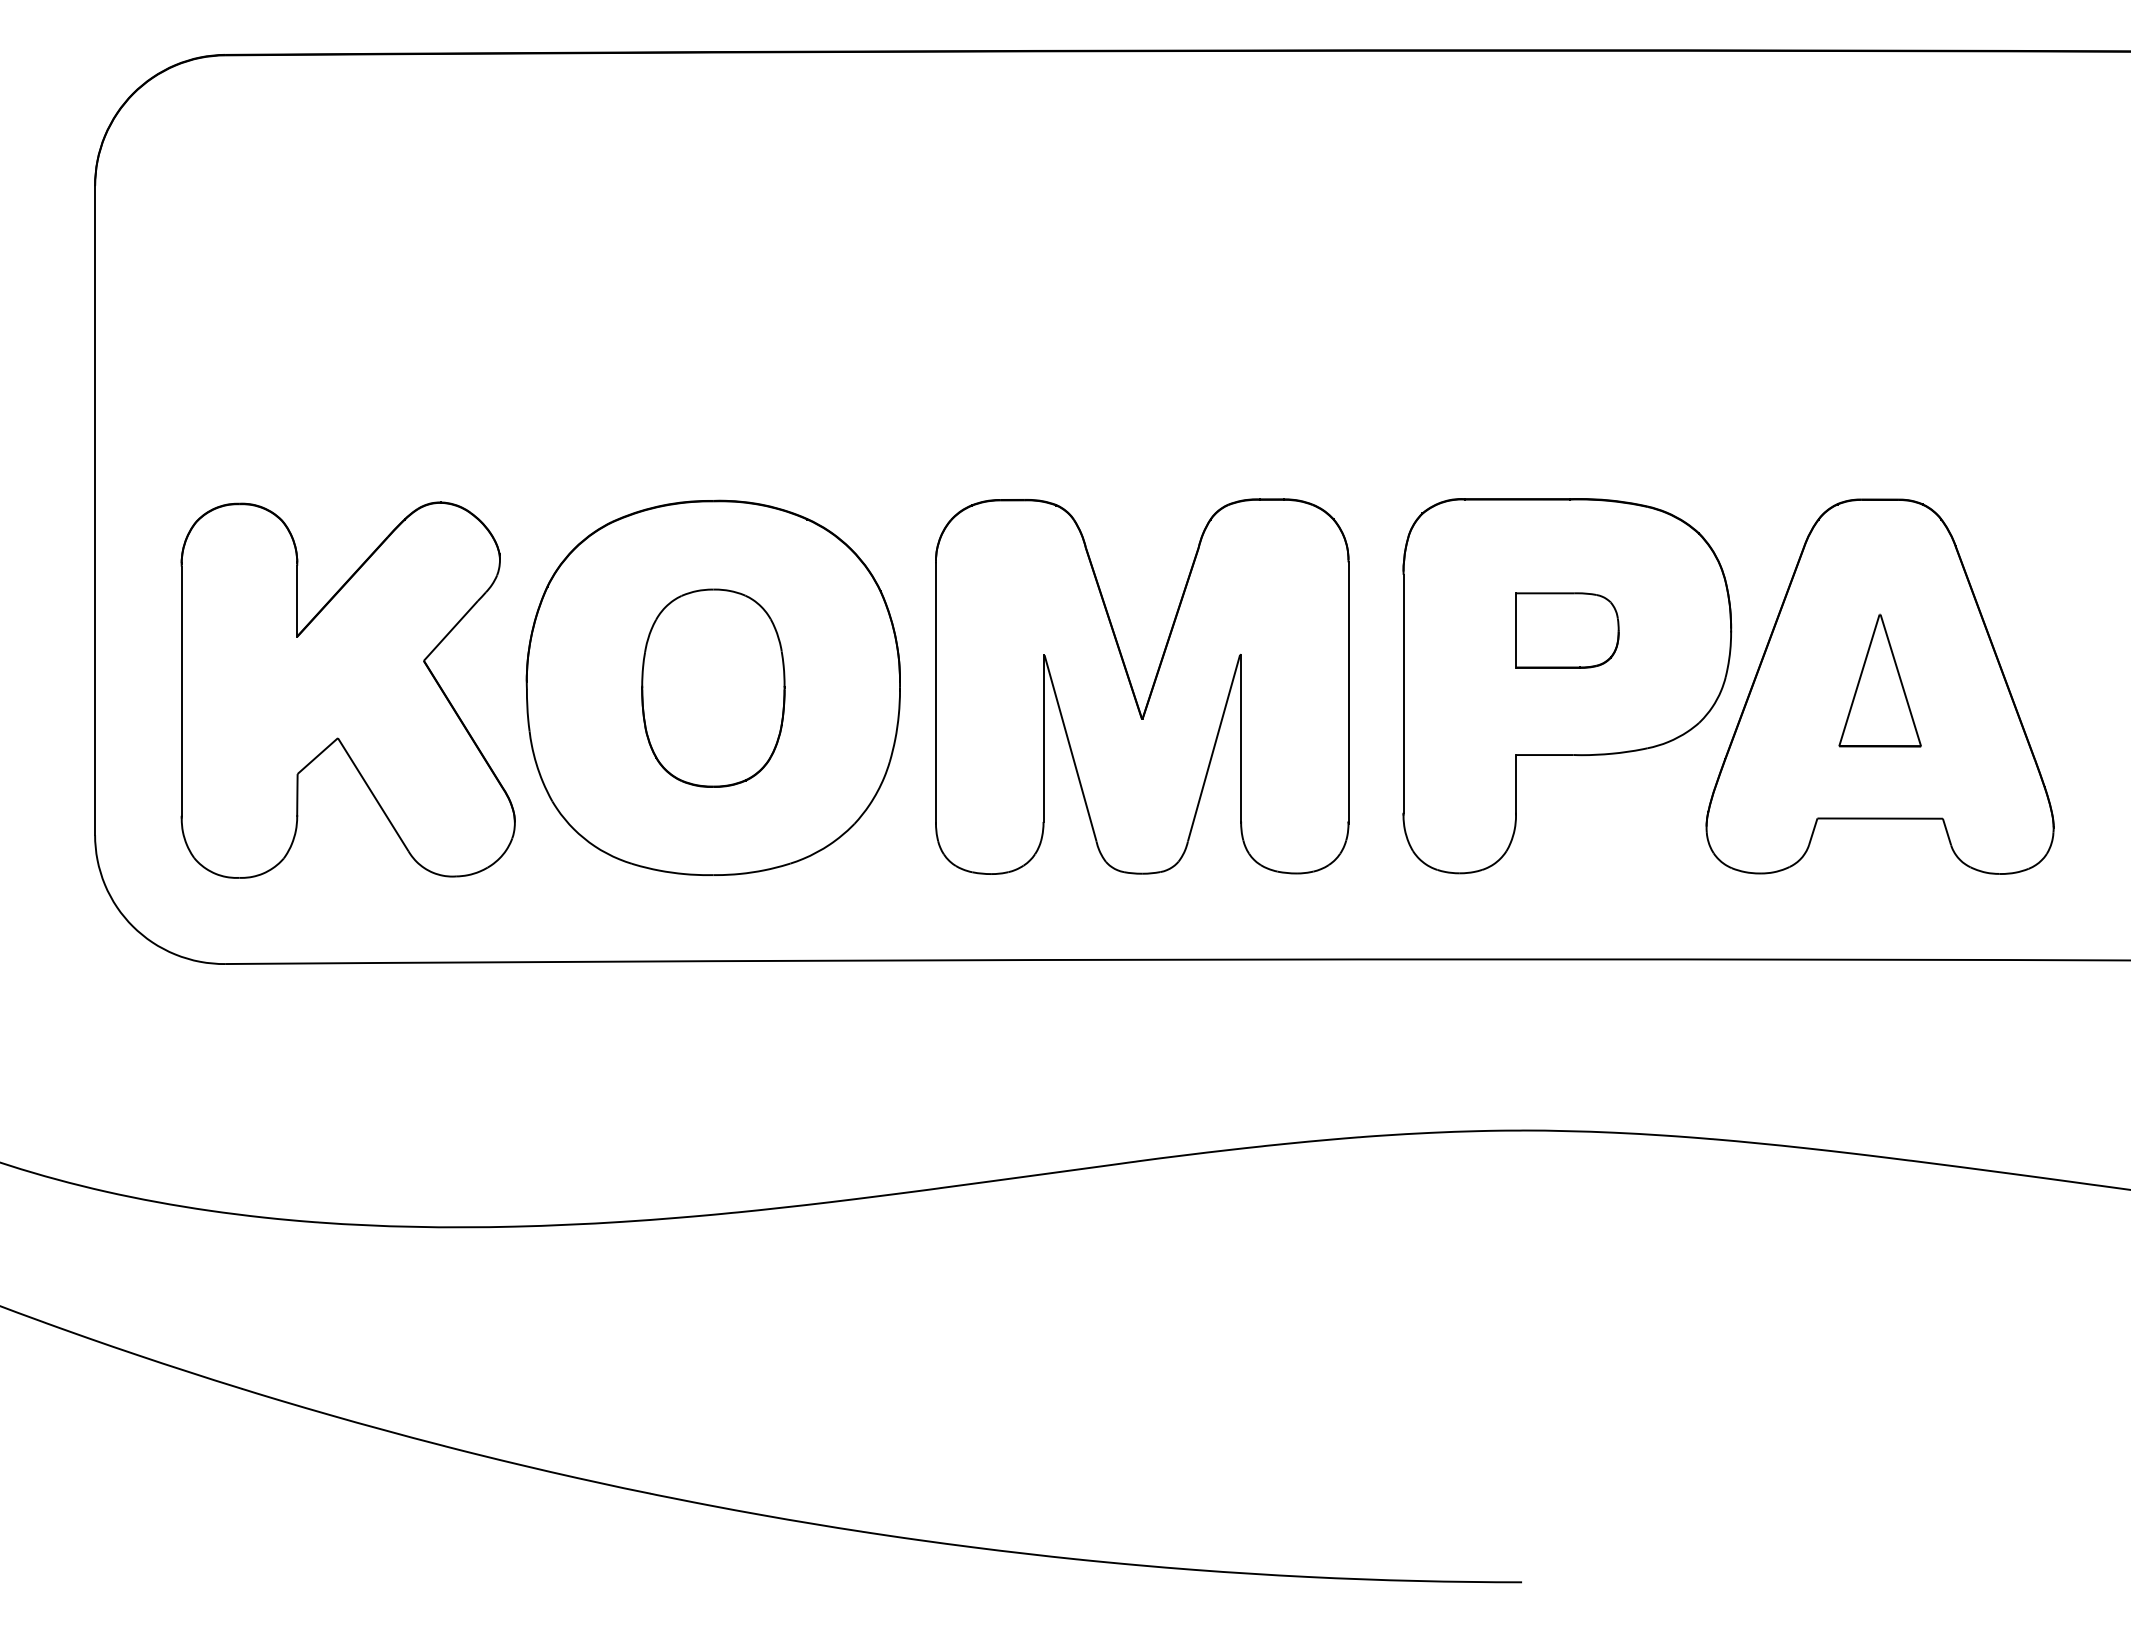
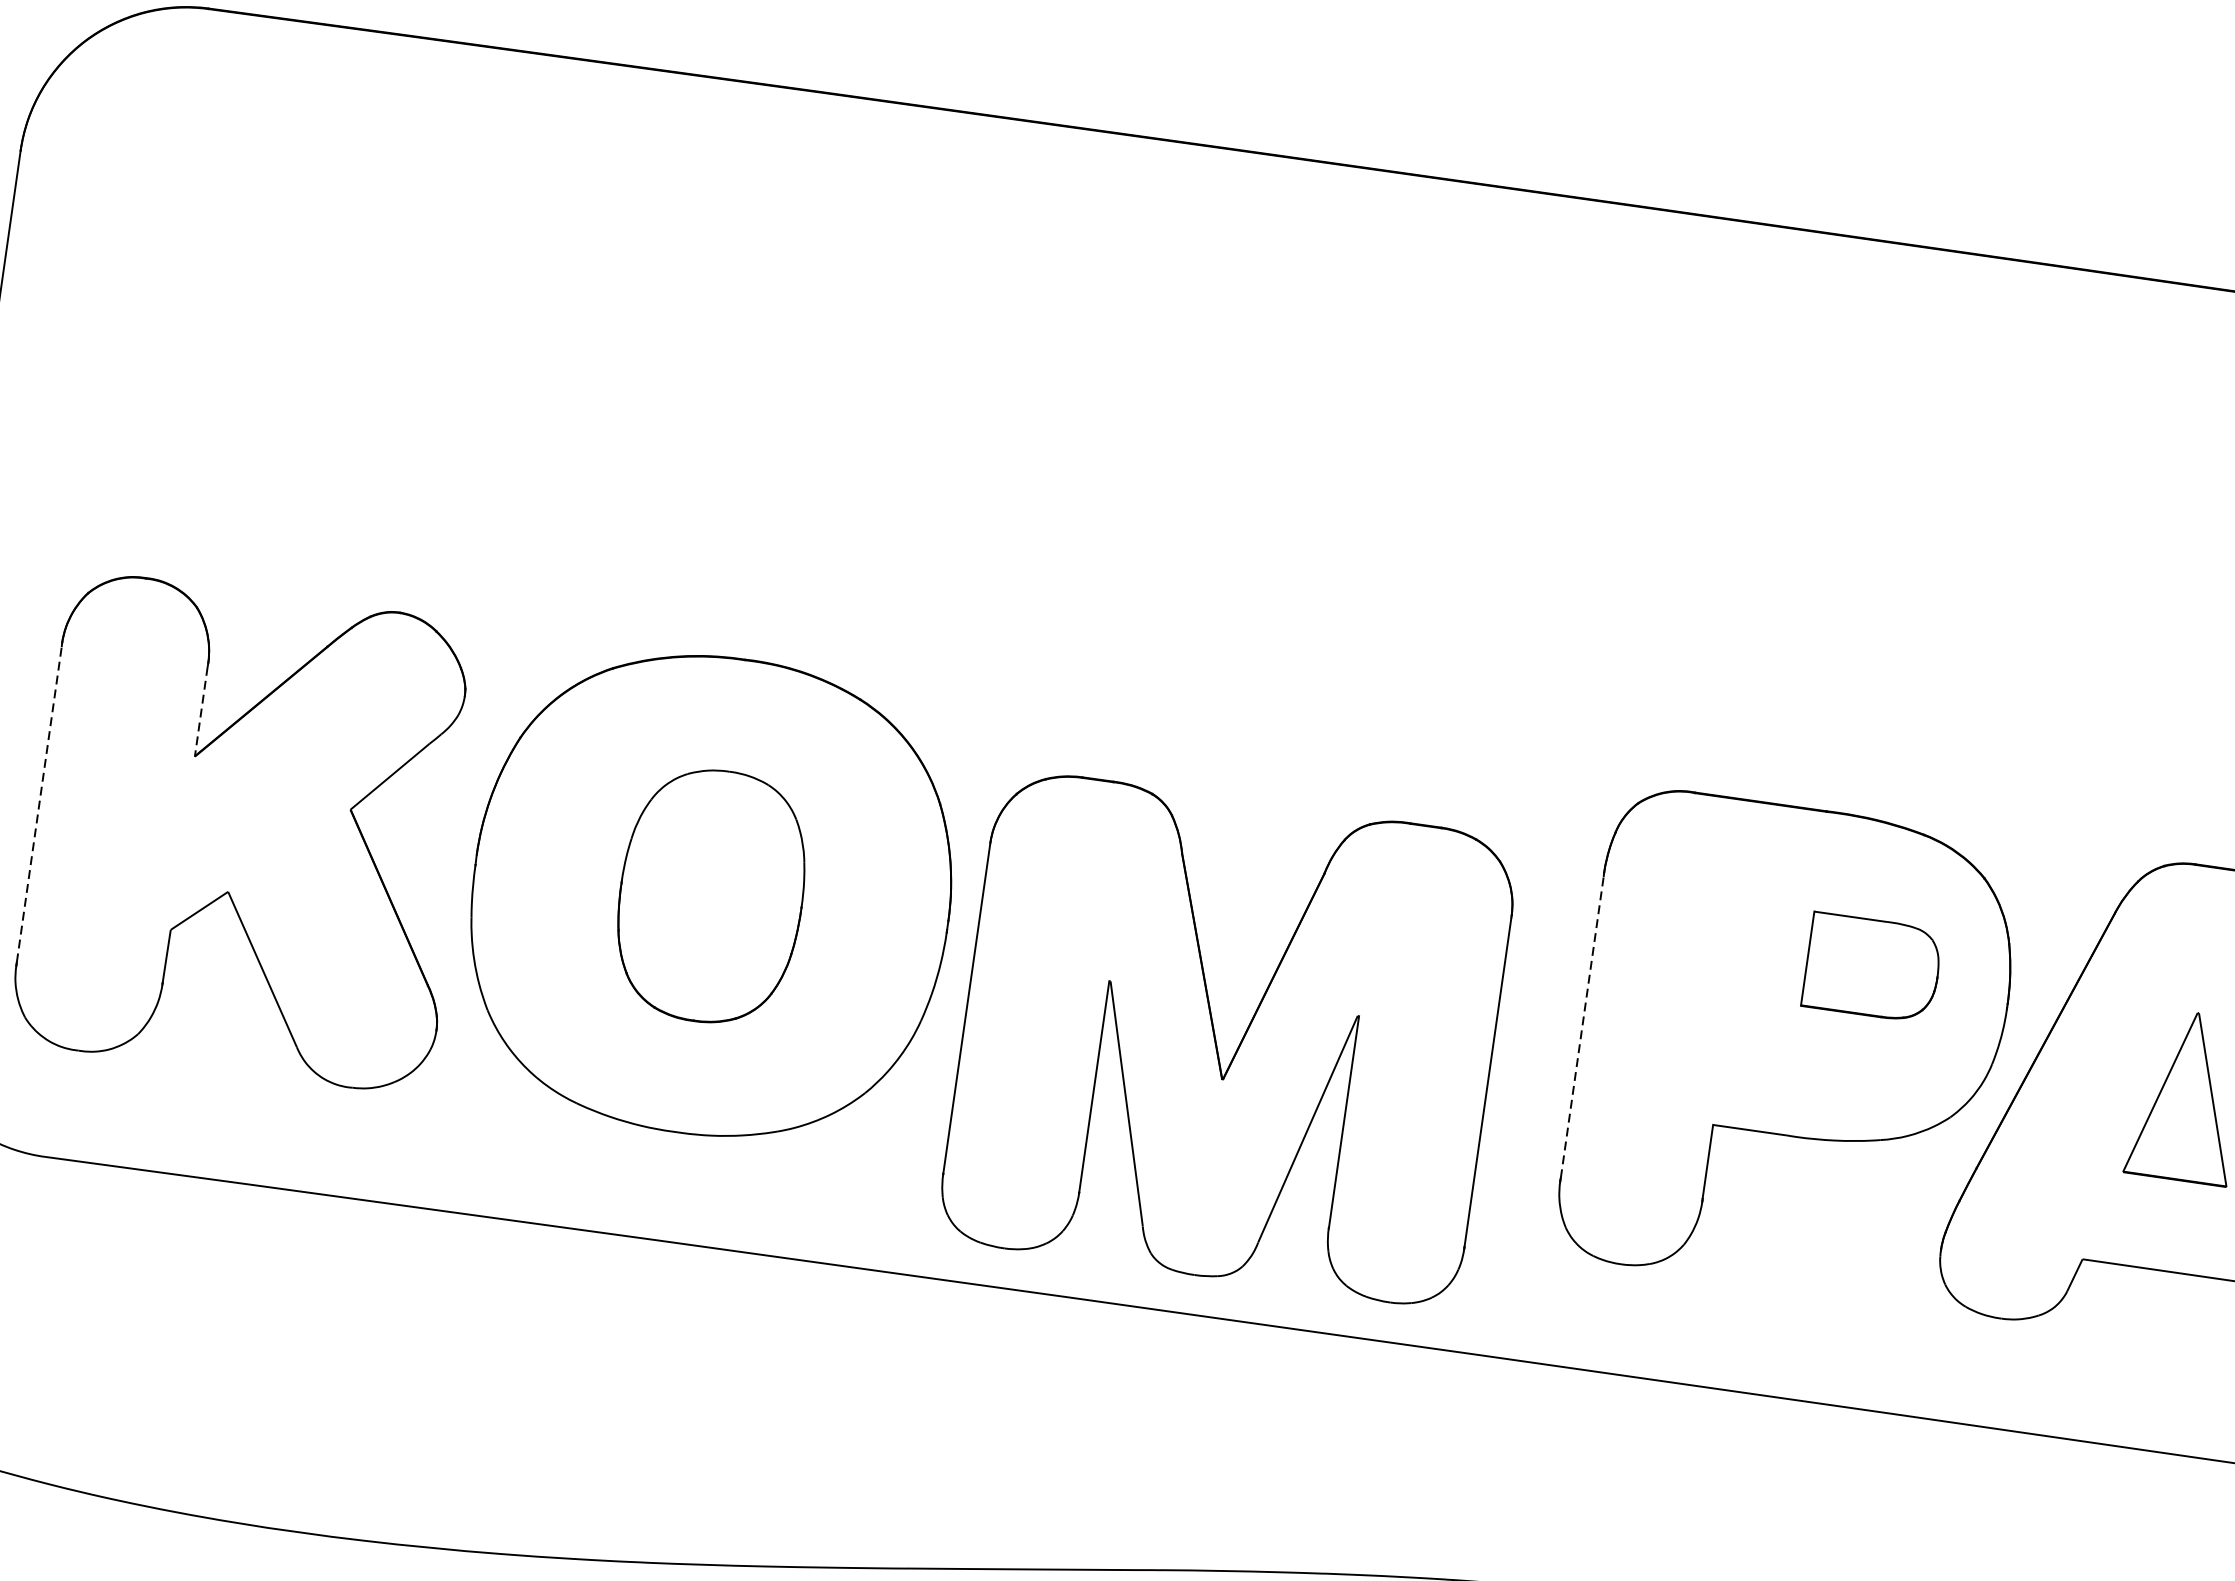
line: (297, 601) -> (201, 711), solid -> dashed
part: (1567, 630) -> (1872, 967), moved
part: (1150, 690) -> (1238, 1045), moved
line: (181, 691) -> (38, 804), solid -> dashed
line: (1403, 693) -> (1582, 1026), solid -> dashed

